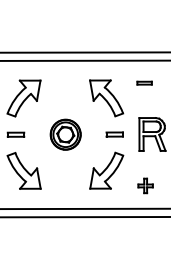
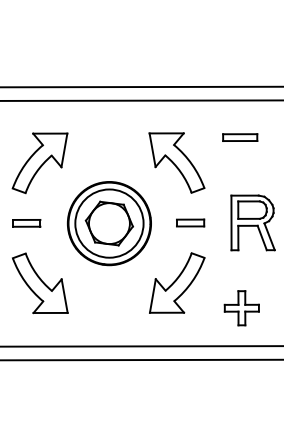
part: (144, 83) -> (239, 138), size x1.43
part: (65, 134) -> (108, 222), size x1.67
part: (145, 185) -> (241, 307), size x1.43

